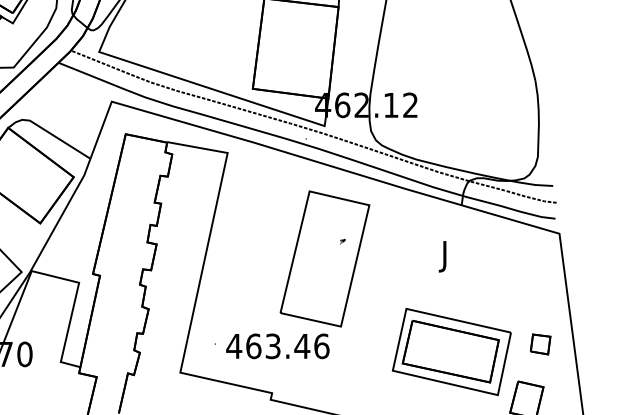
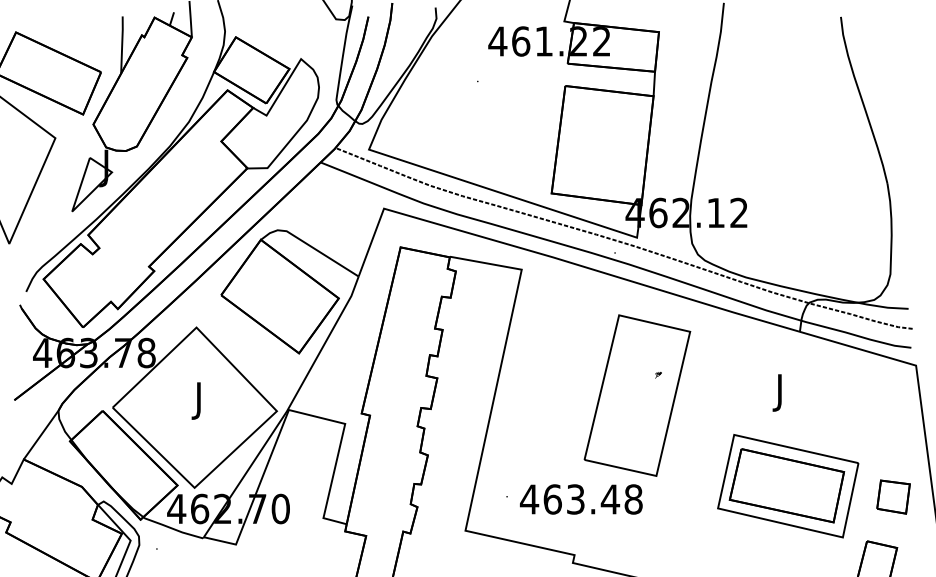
part: (540, 344) -> (893, 497), size x1.4
text: (321, 346) -> (633, 499), 463.46 -> 463.48
part: (452, 352) -> (788, 486), moved

